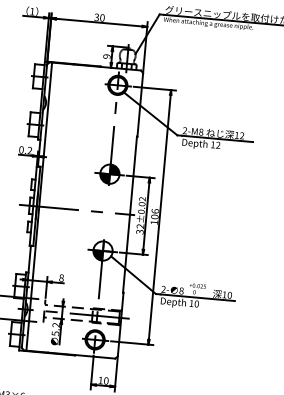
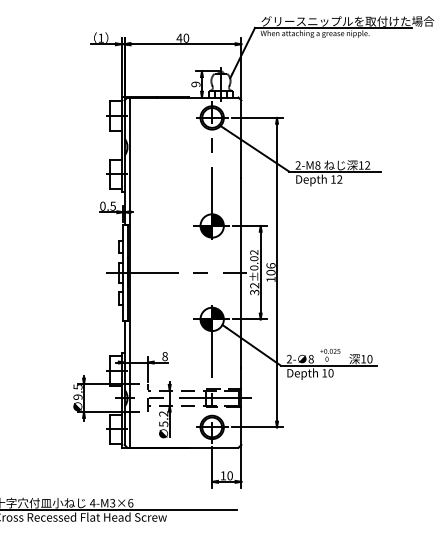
text: (96, 16) -> (179, 37), 30 -> 40
text: (29, 150) -> (112, 205), 0.2 -> 0.5
fill: (107, 246) -> (217, 313), added

